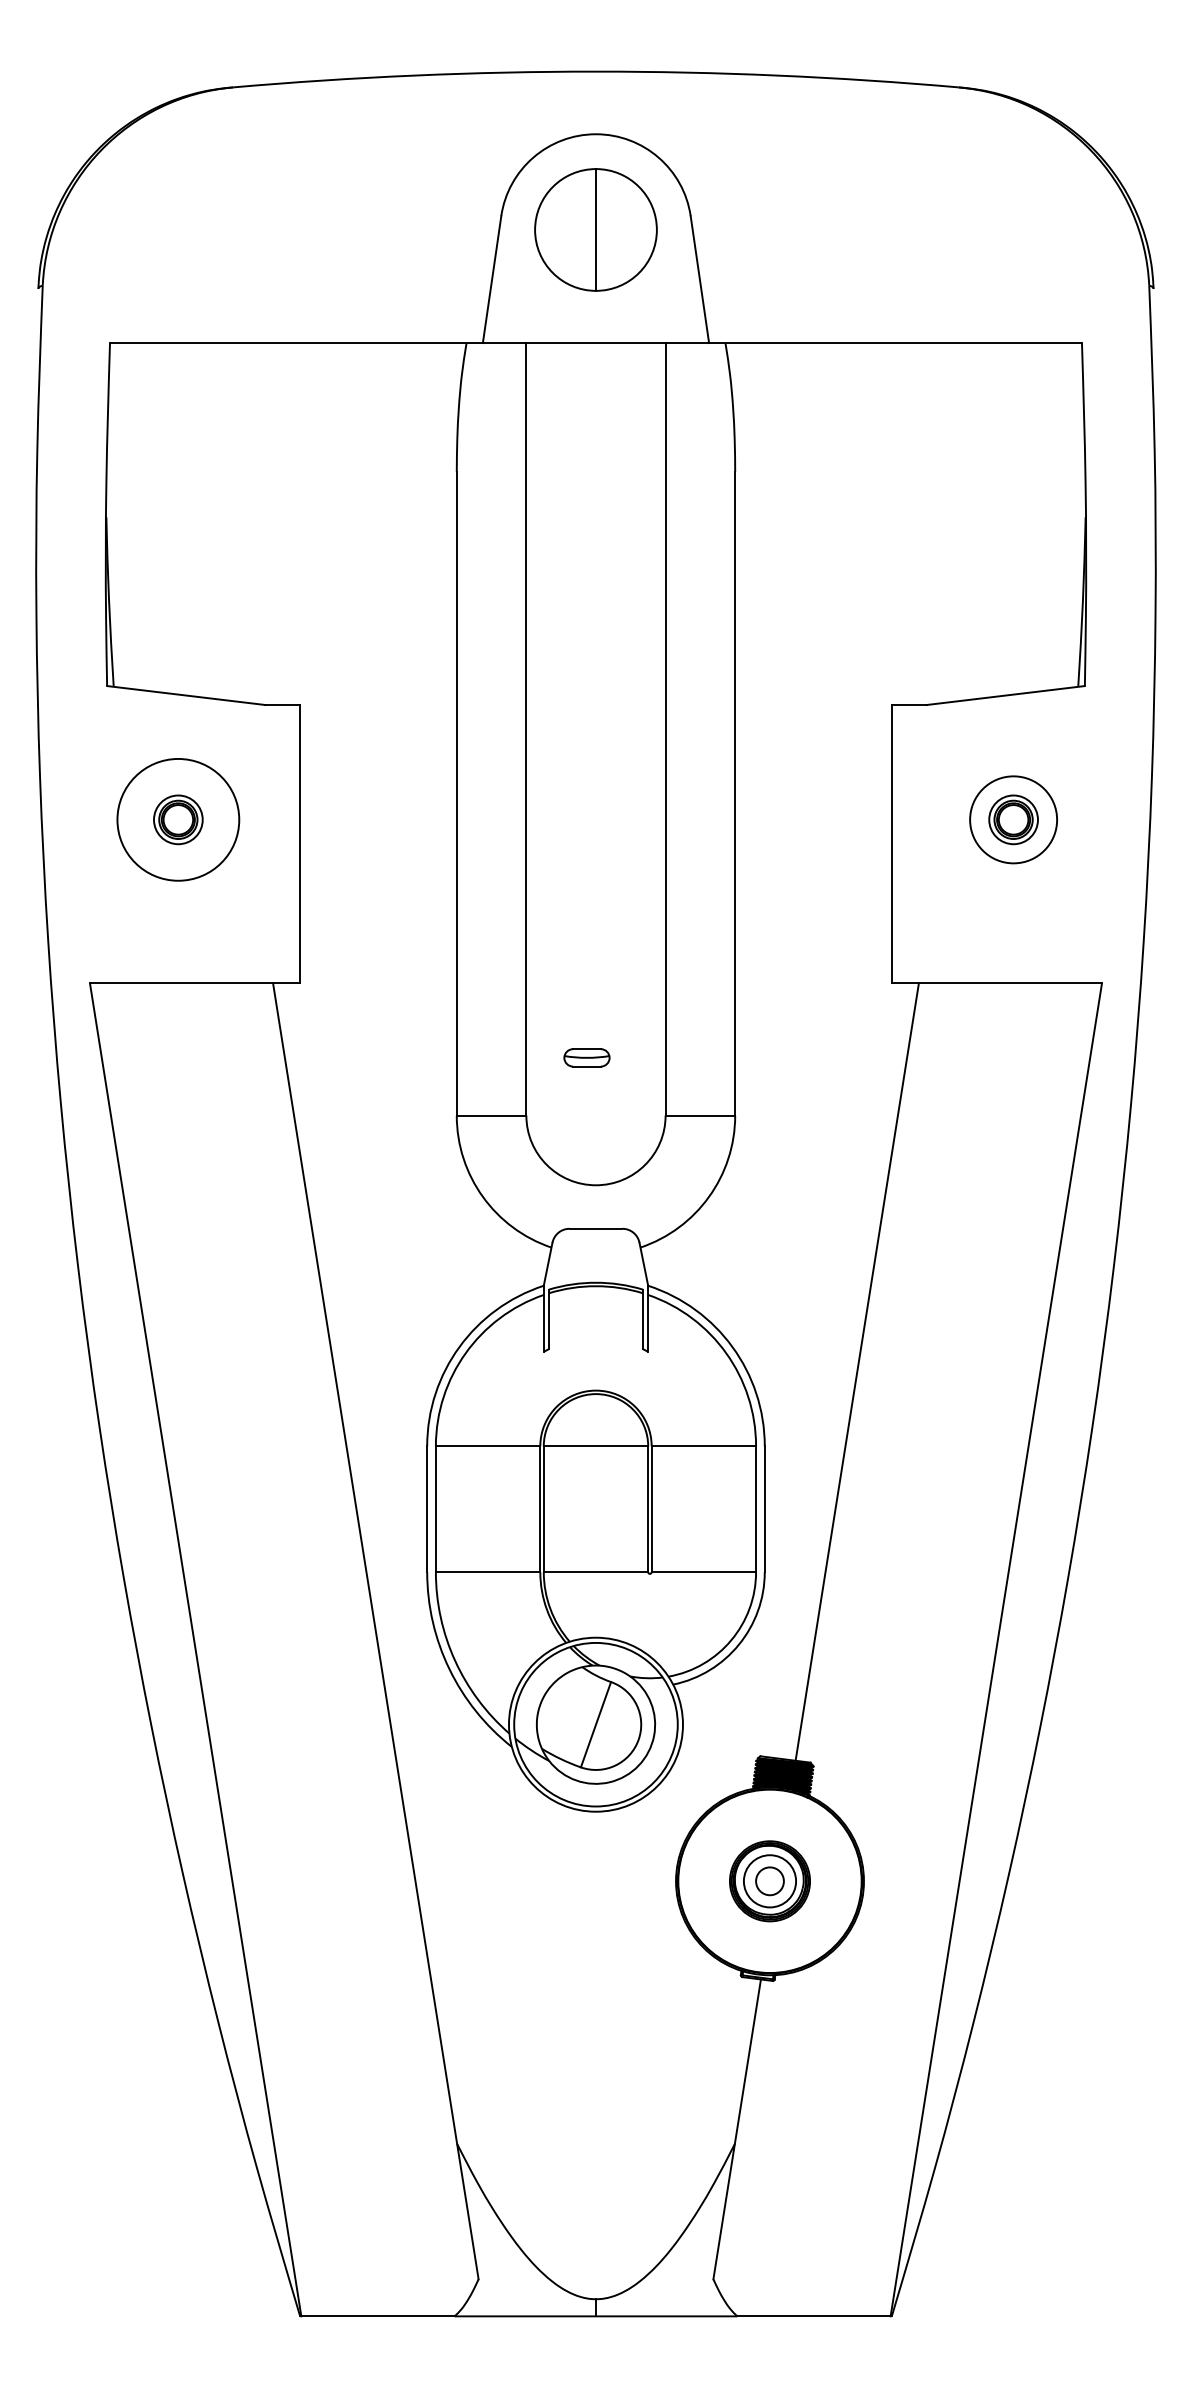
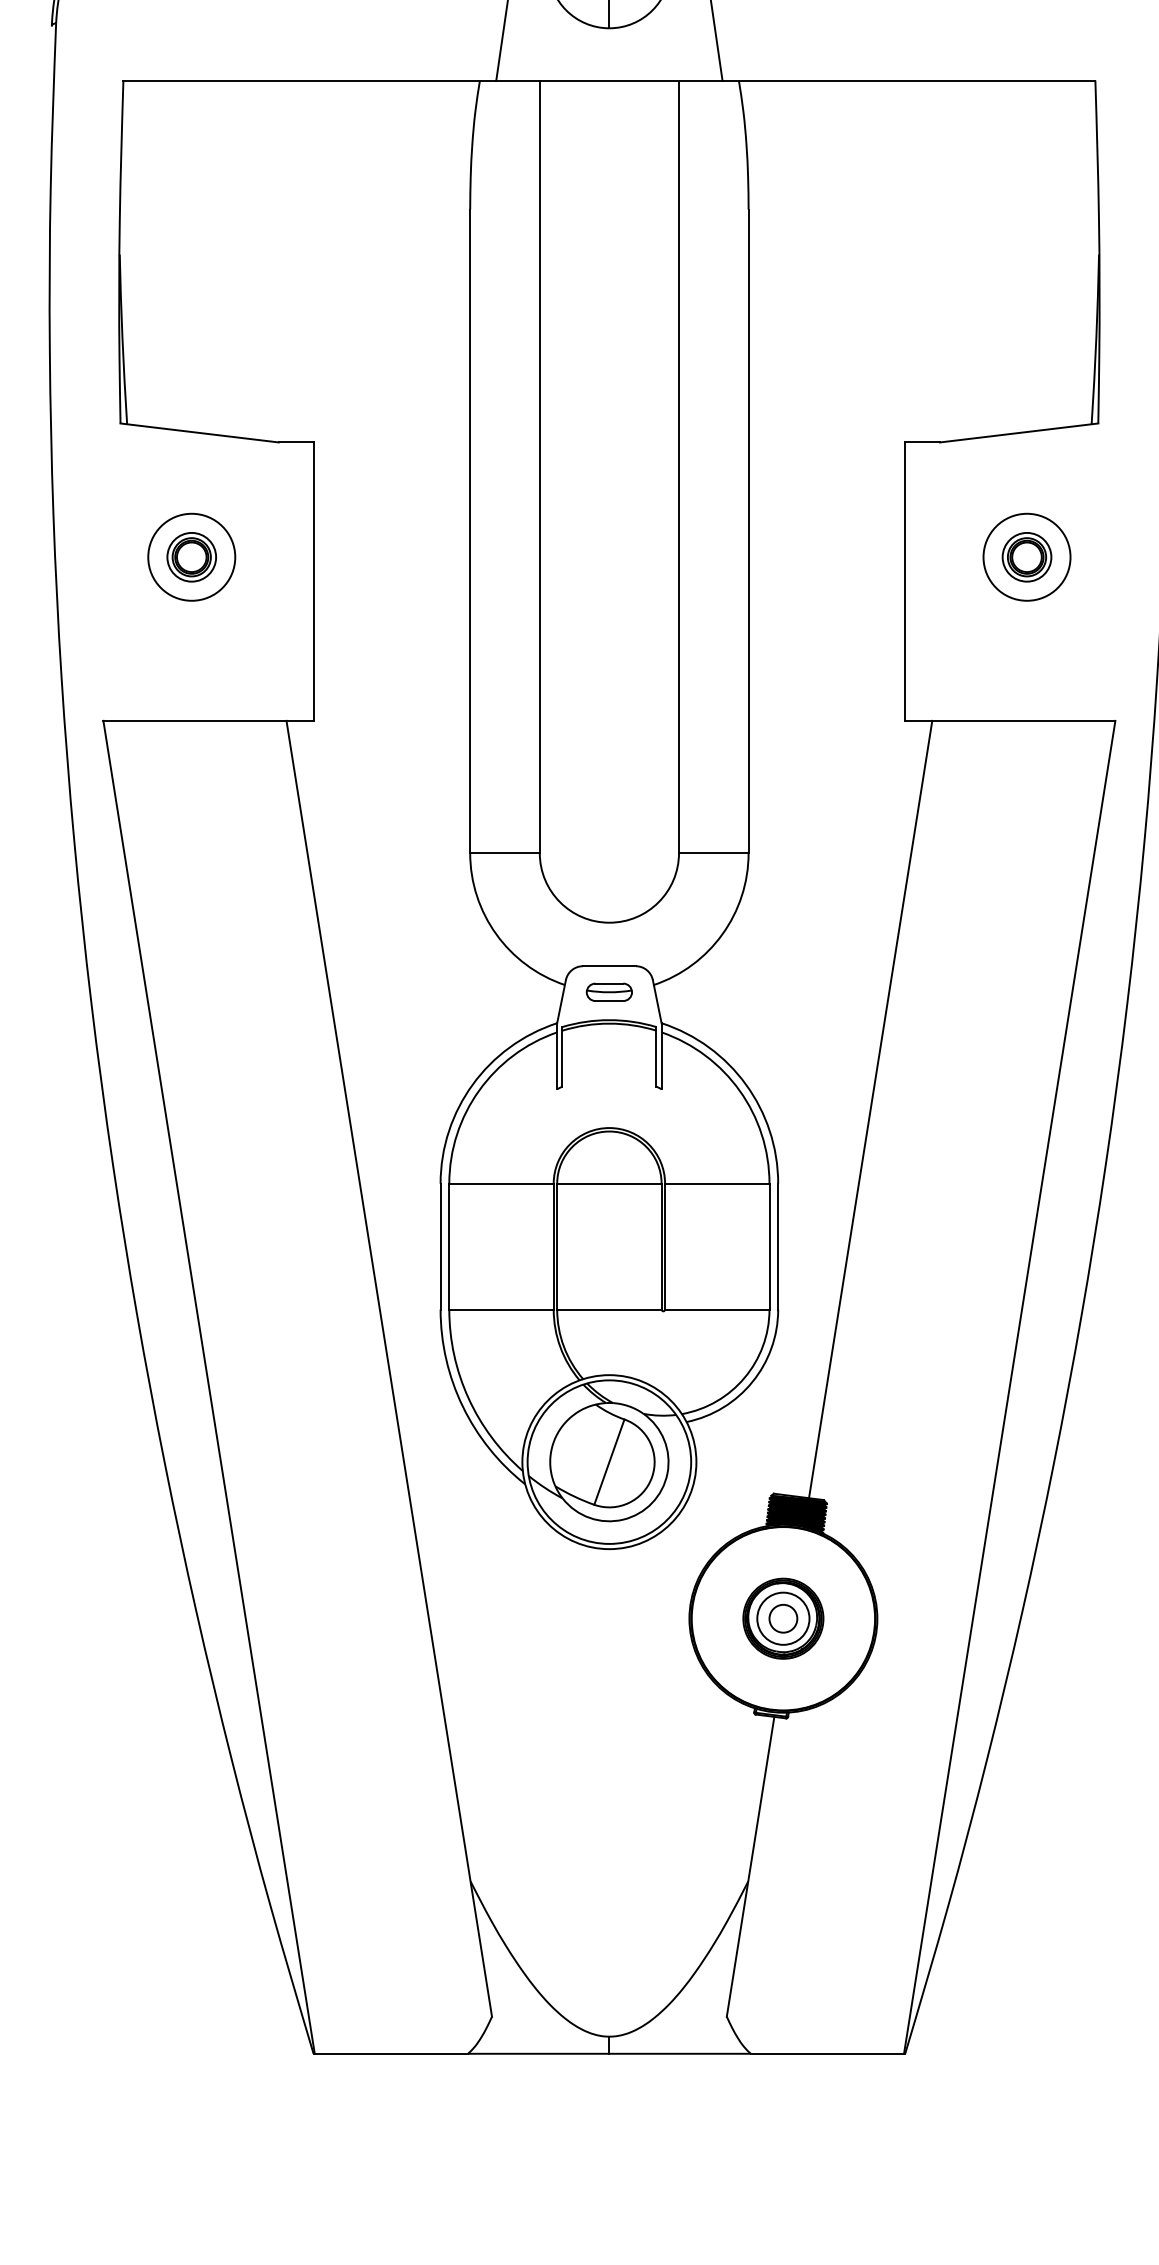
circle: (177, 819) -> (190, 556), size x0.71
part: (586, 1057) -> (608, 991), moved

